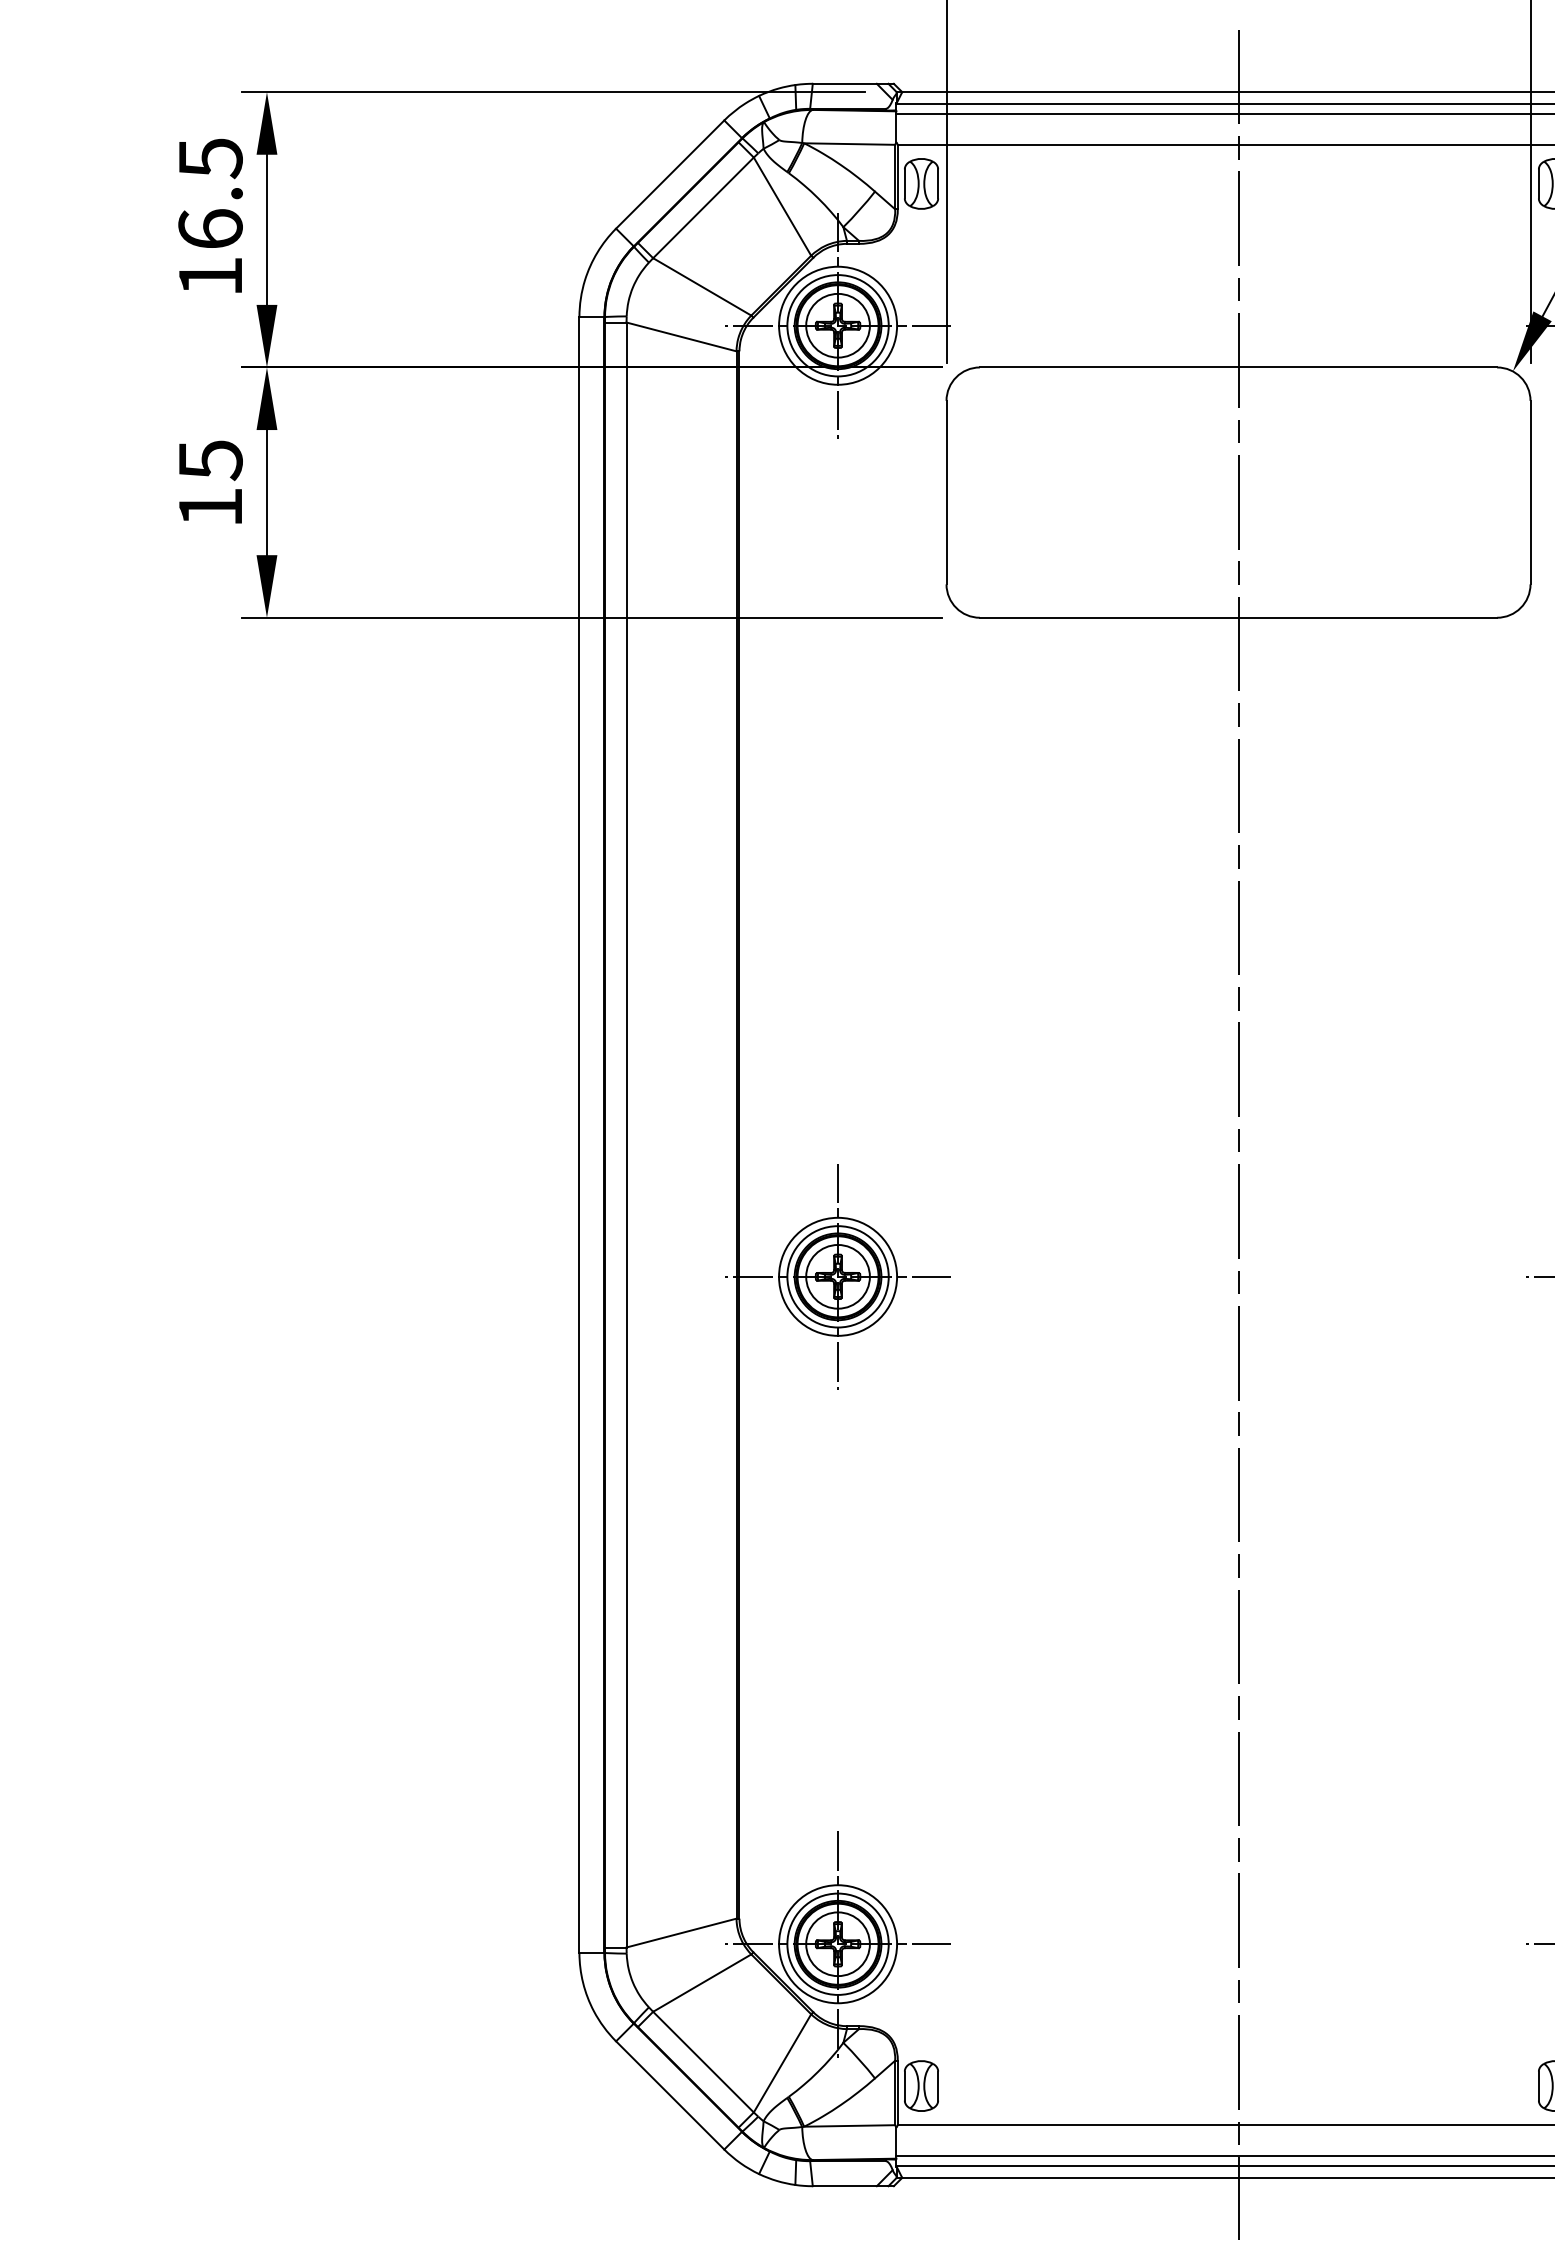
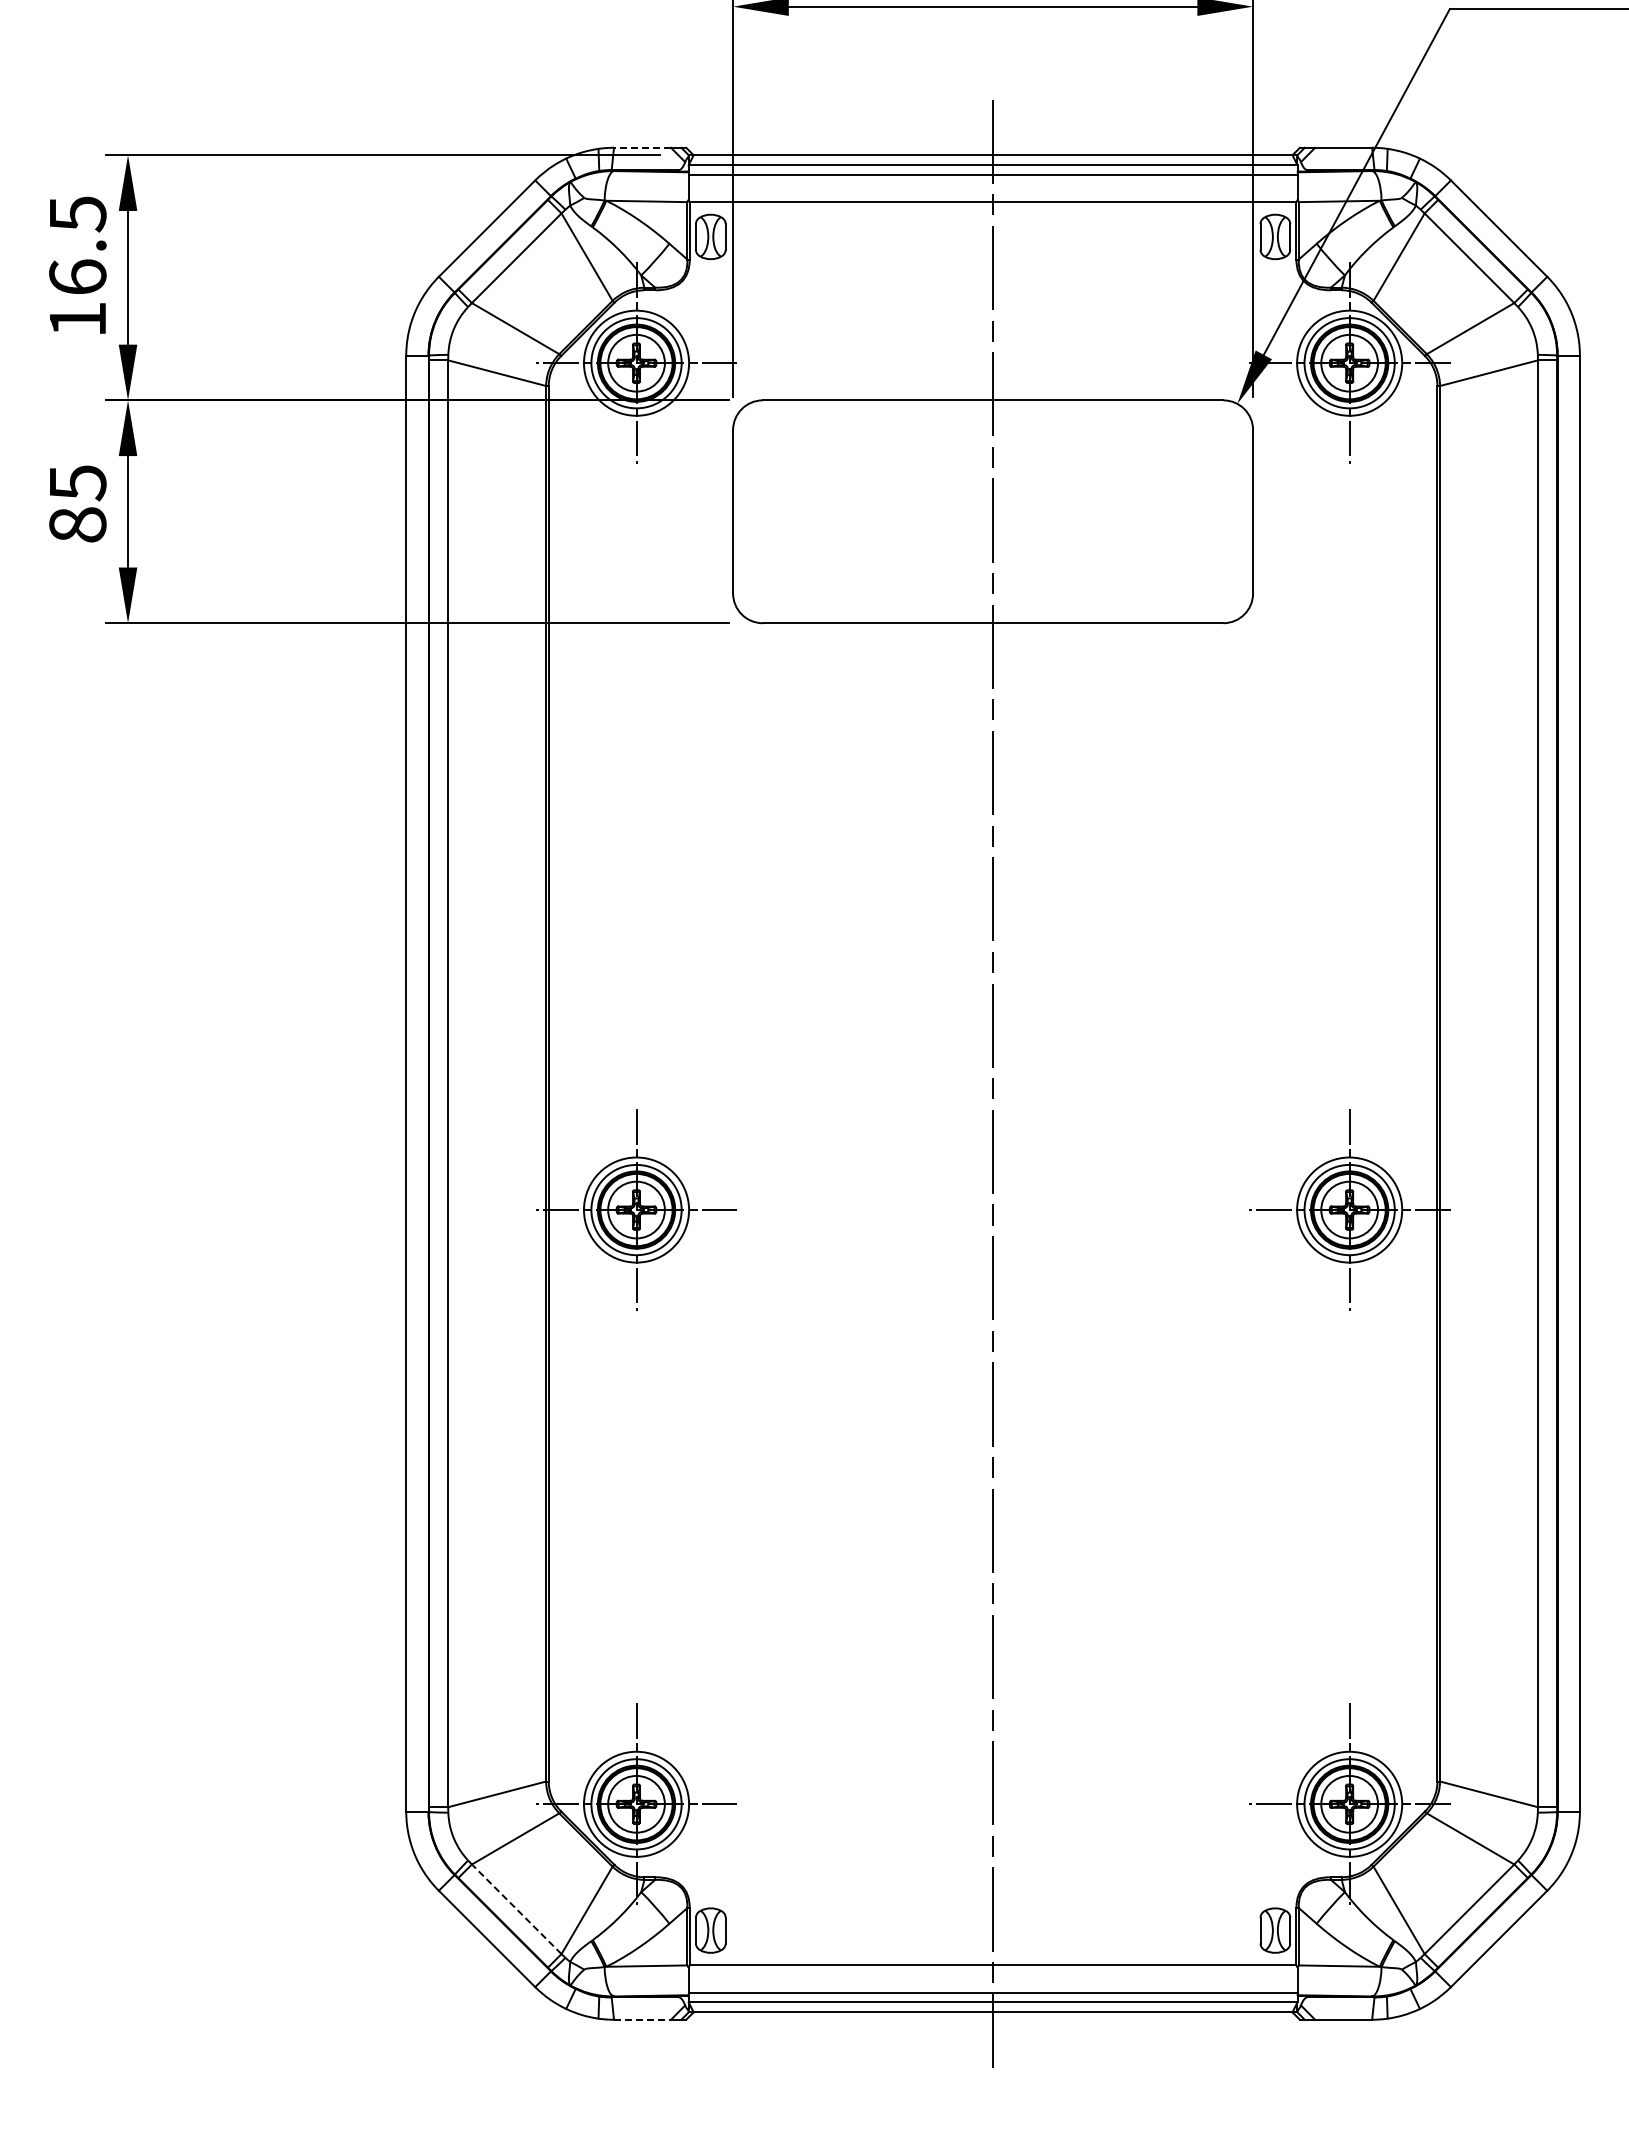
line: (844, 83) -> (642, 147), solid -> dashed
text: (210, 506) -> (77, 524), 15 -> 85
line: (703, 2061) -> (516, 1908), solid -> dashed
line: (844, 2185) -> (642, 2019), solid -> dashed

